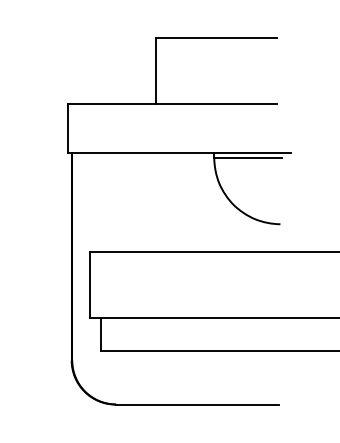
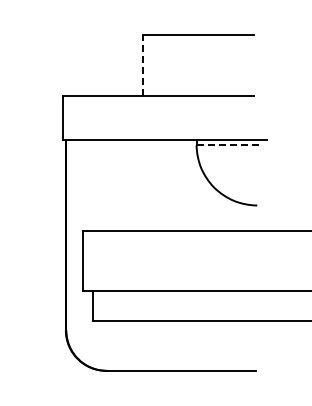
line: (156, 70) -> (143, 64), solid -> dashed
line: (247, 158) -> (227, 145), solid -> dashed

